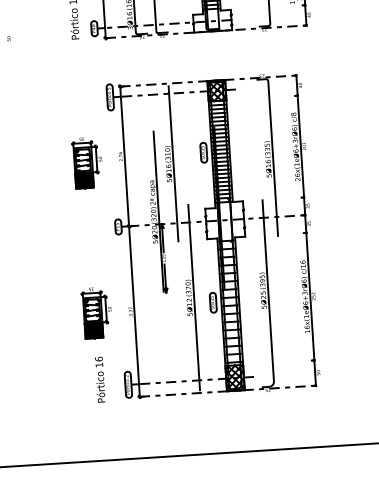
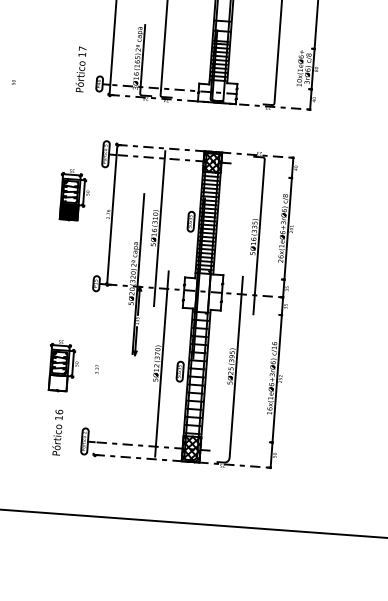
part: (86, 163) -> (73, 195), moved
line: (134, 311) -> (100, 369), removed
fill: (93, 330) -> (57, 382), removed

